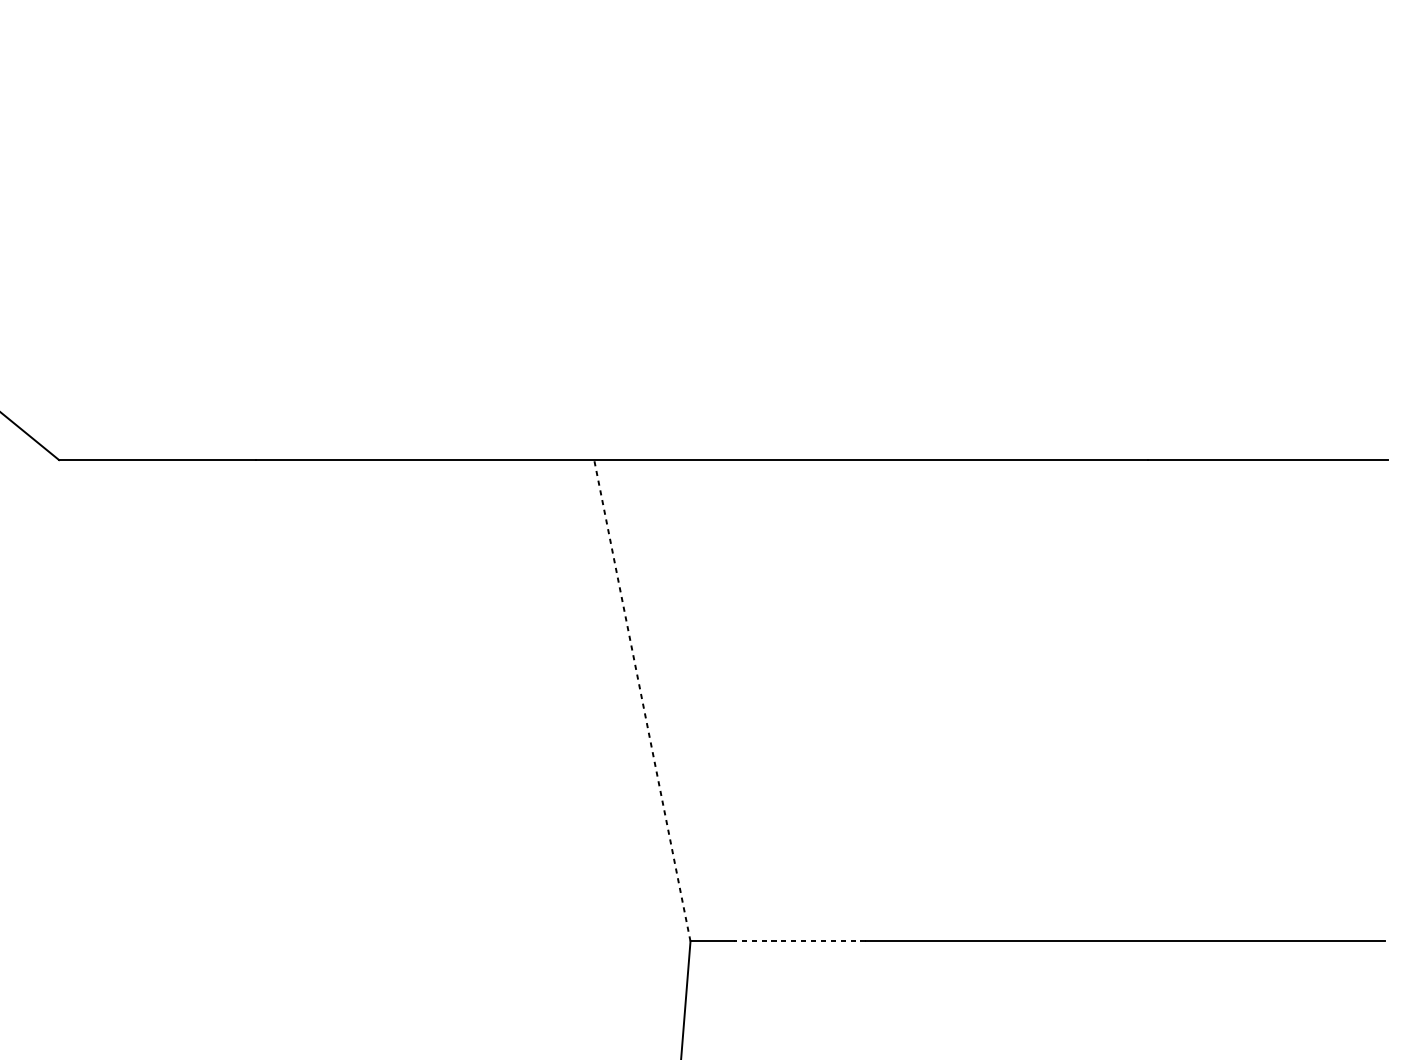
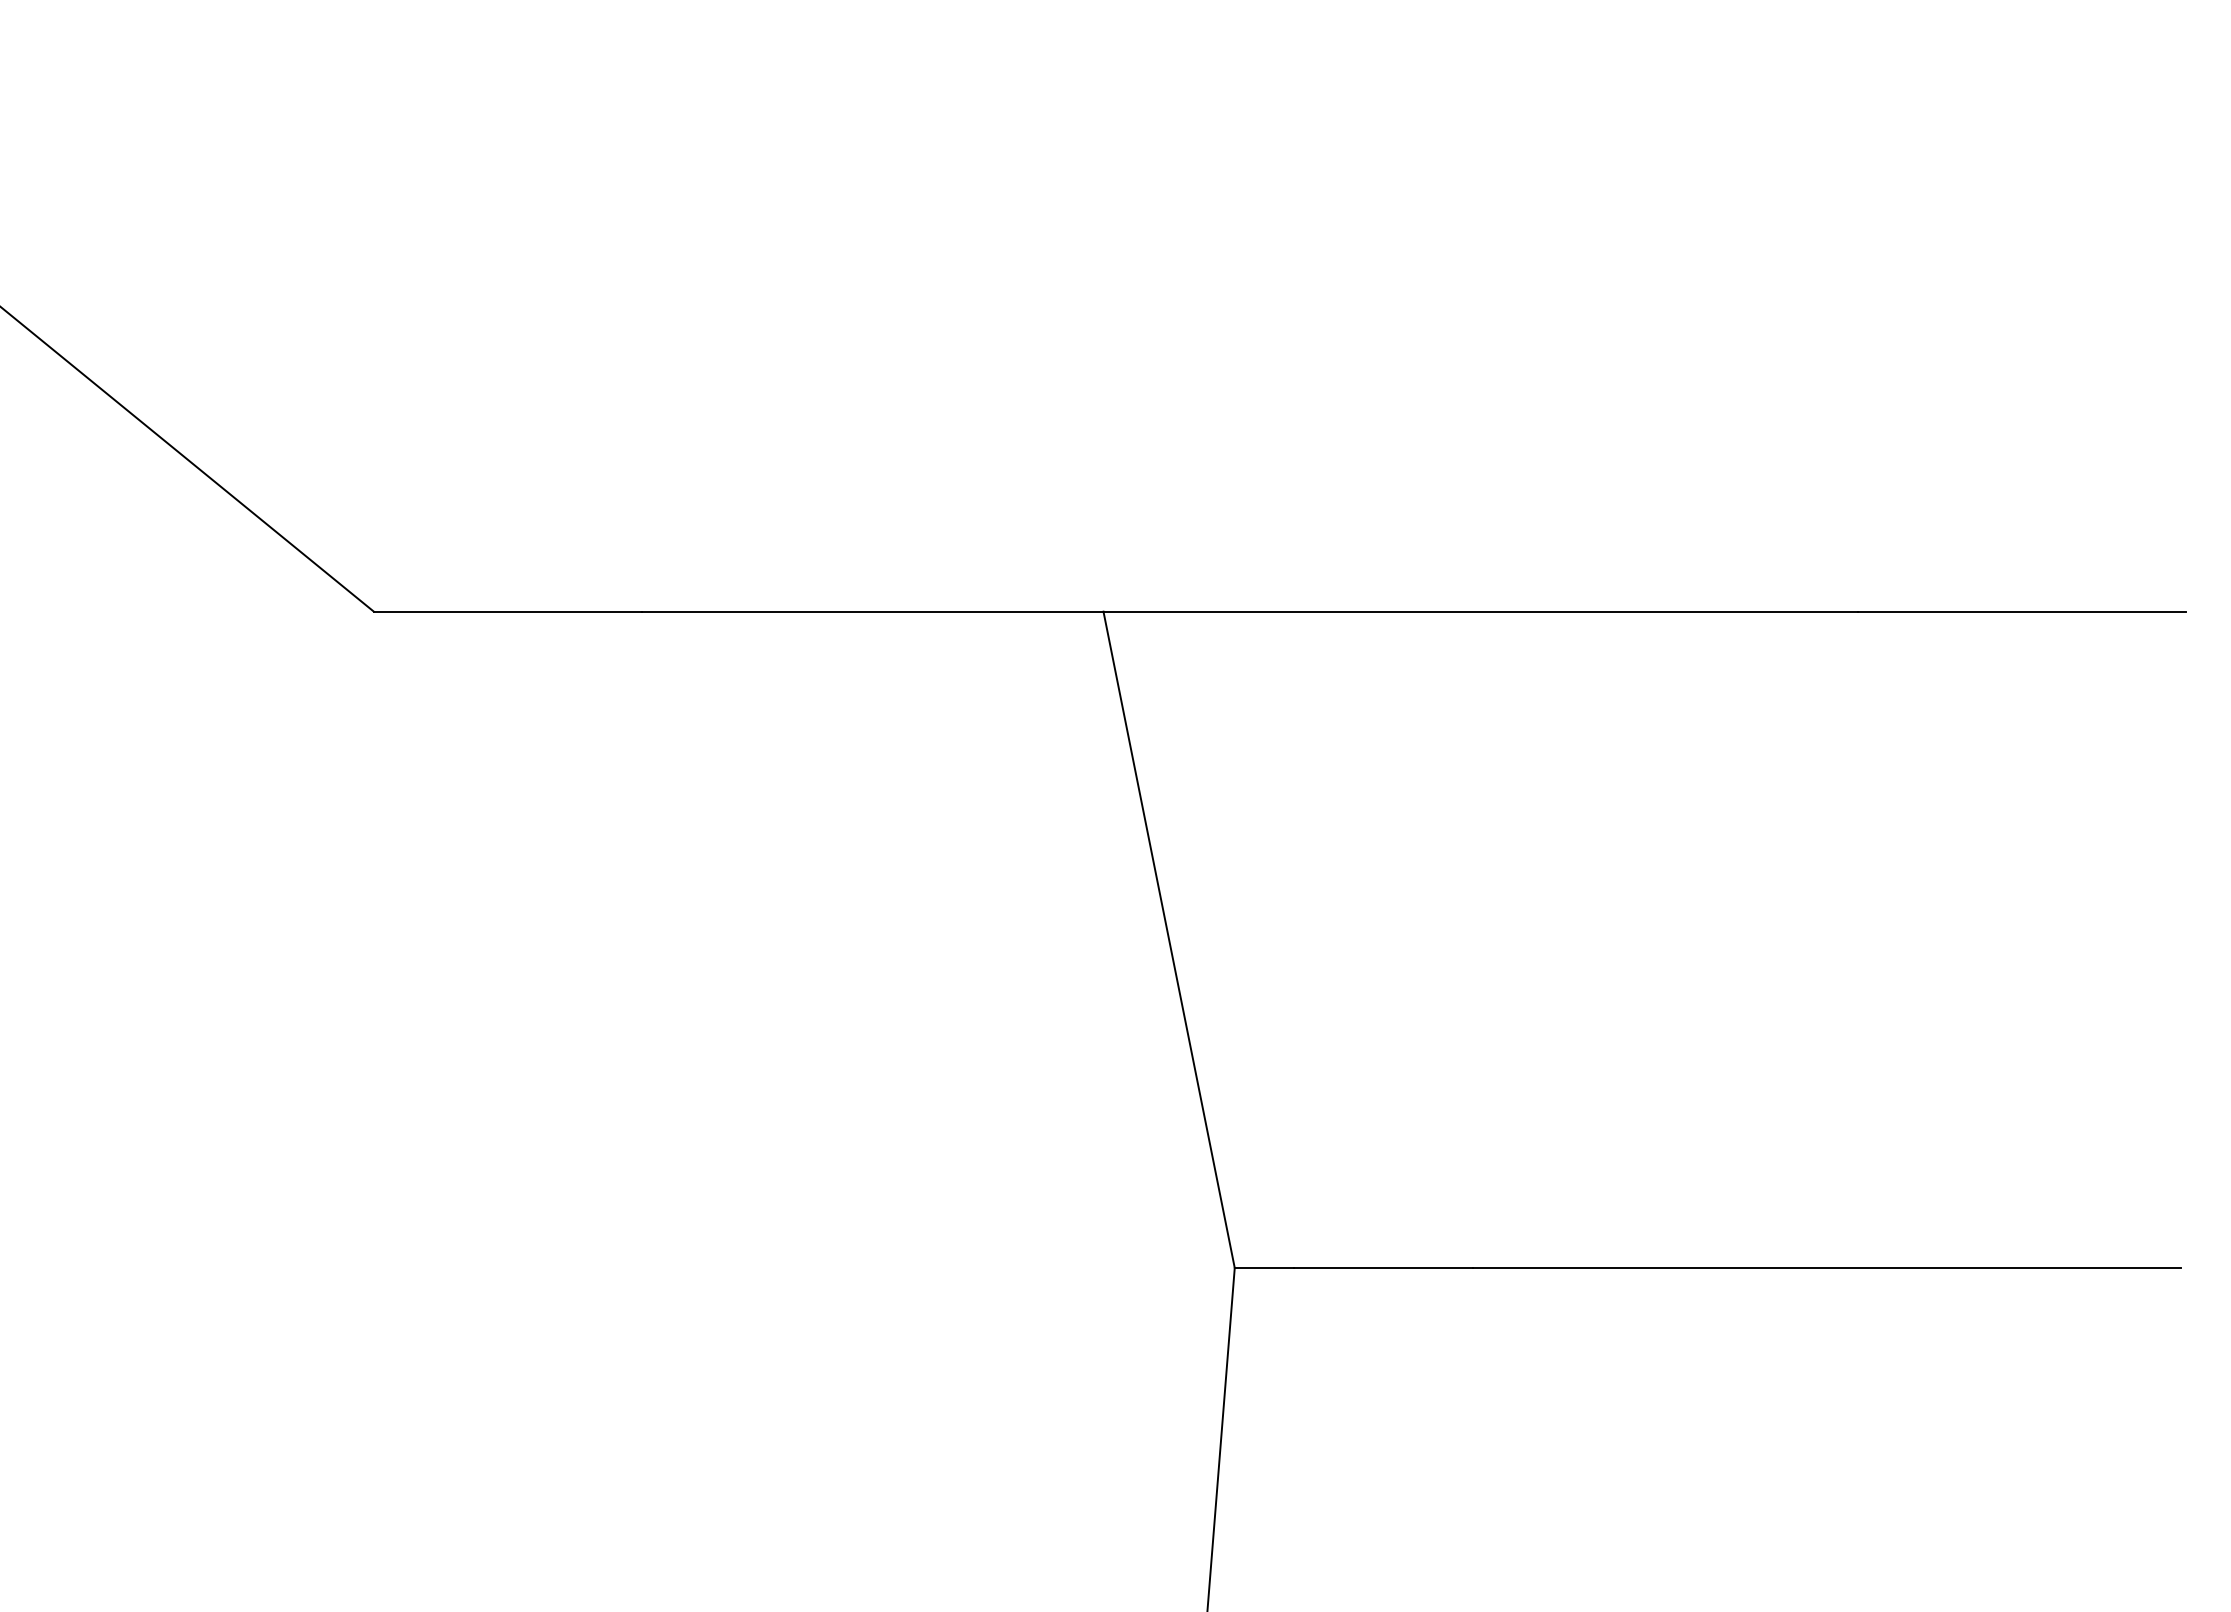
line: (642, 700) -> (1169, 939), dashed -> solid
line: (799, 941) -> (1383, 1267), dashed -> solid

